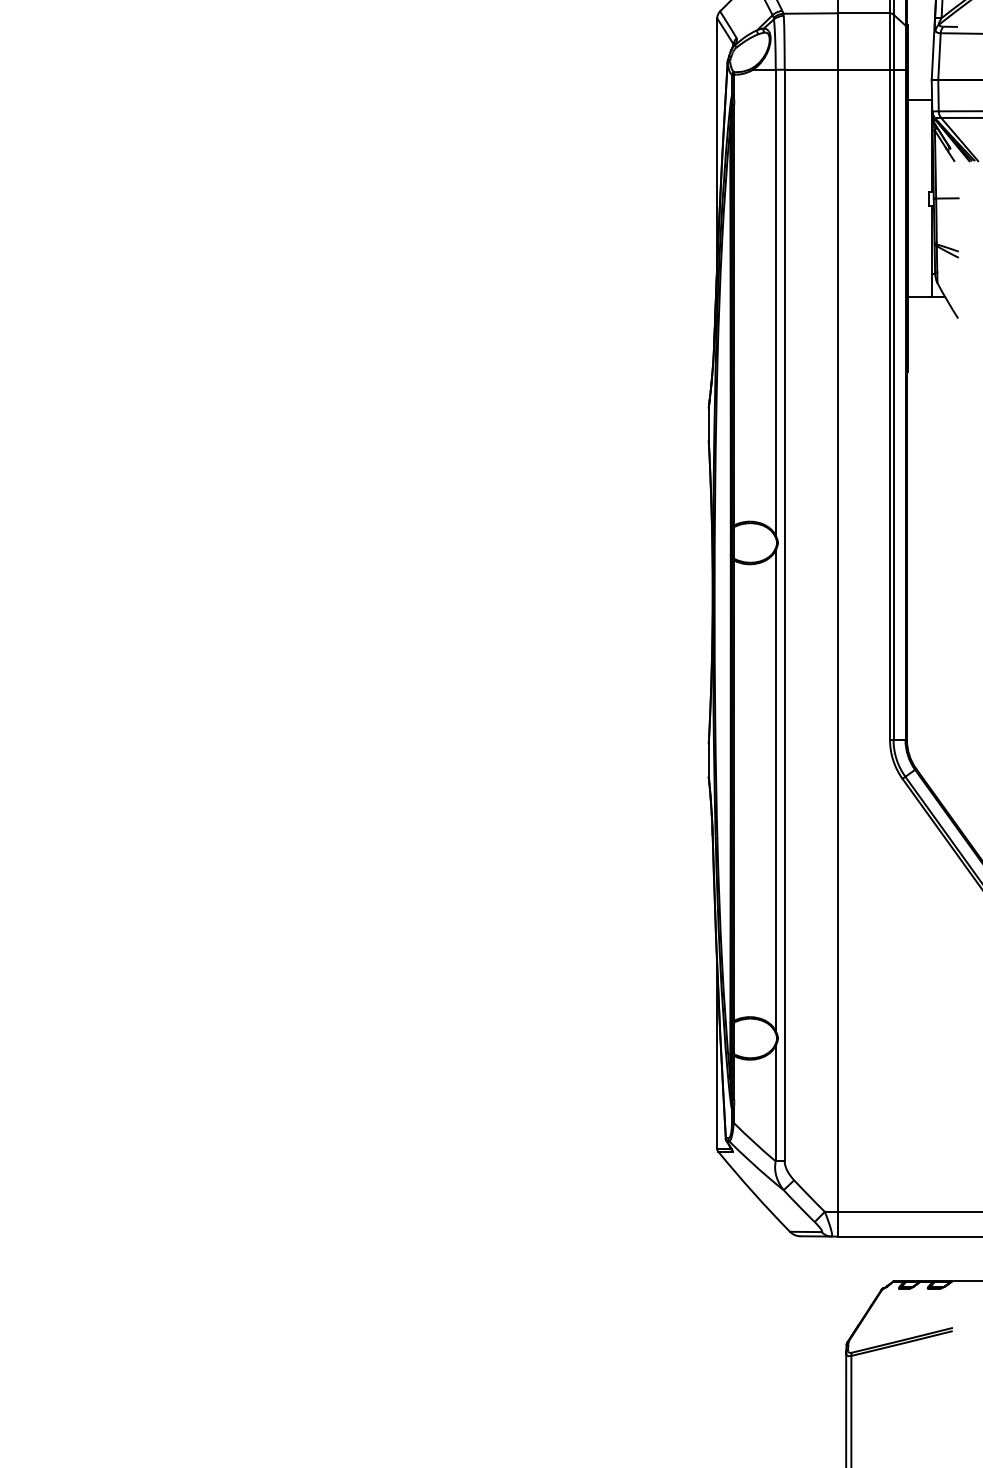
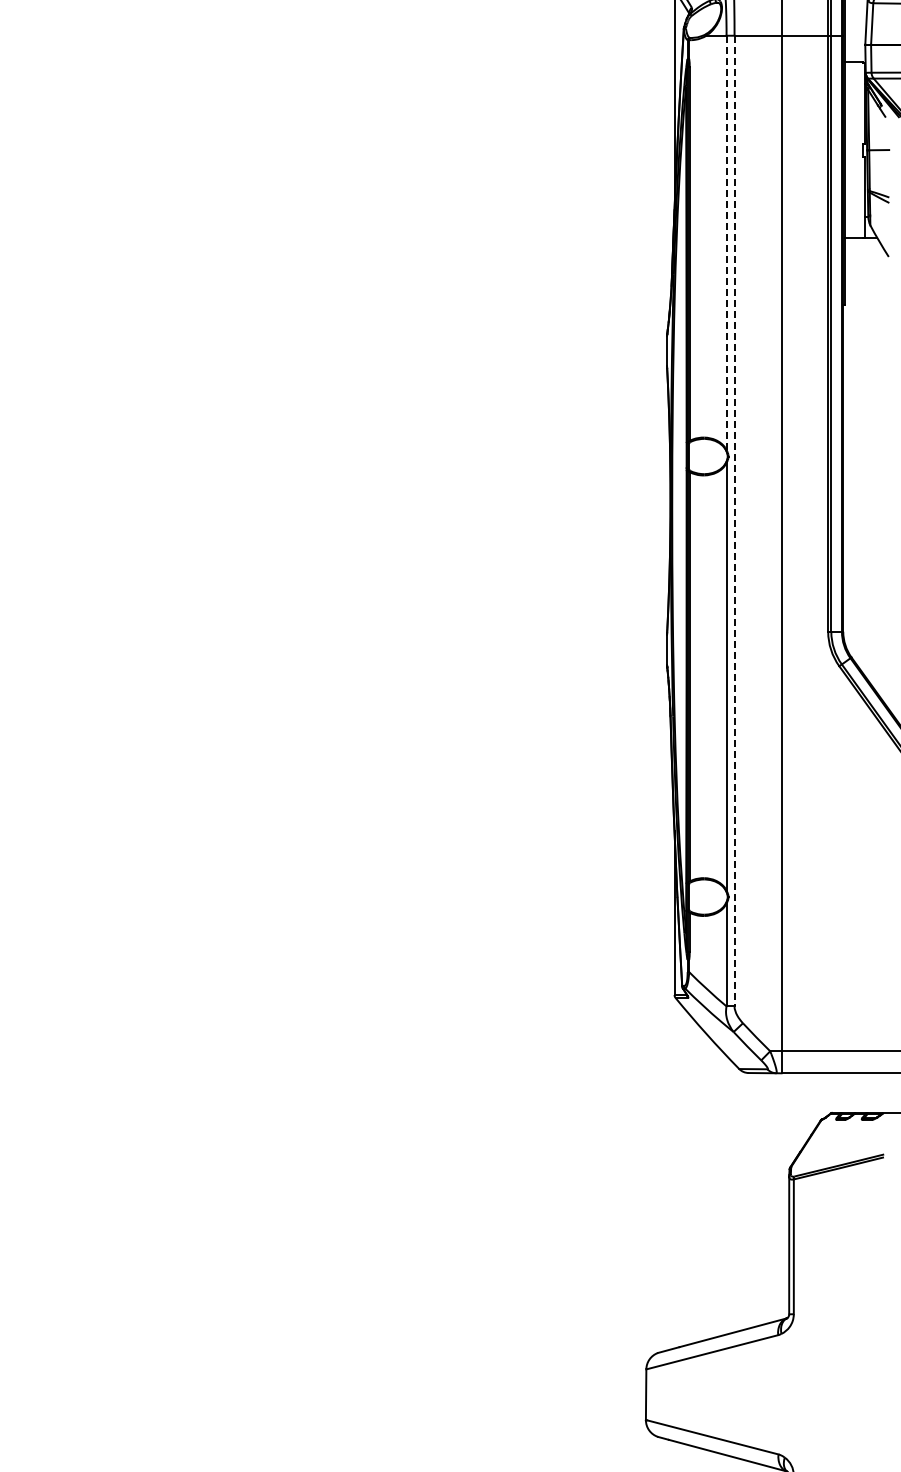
line: (775, 303) -> (726, 243), solid -> dashed
line: (784, 616) -> (734, 521), solid -> dashed

